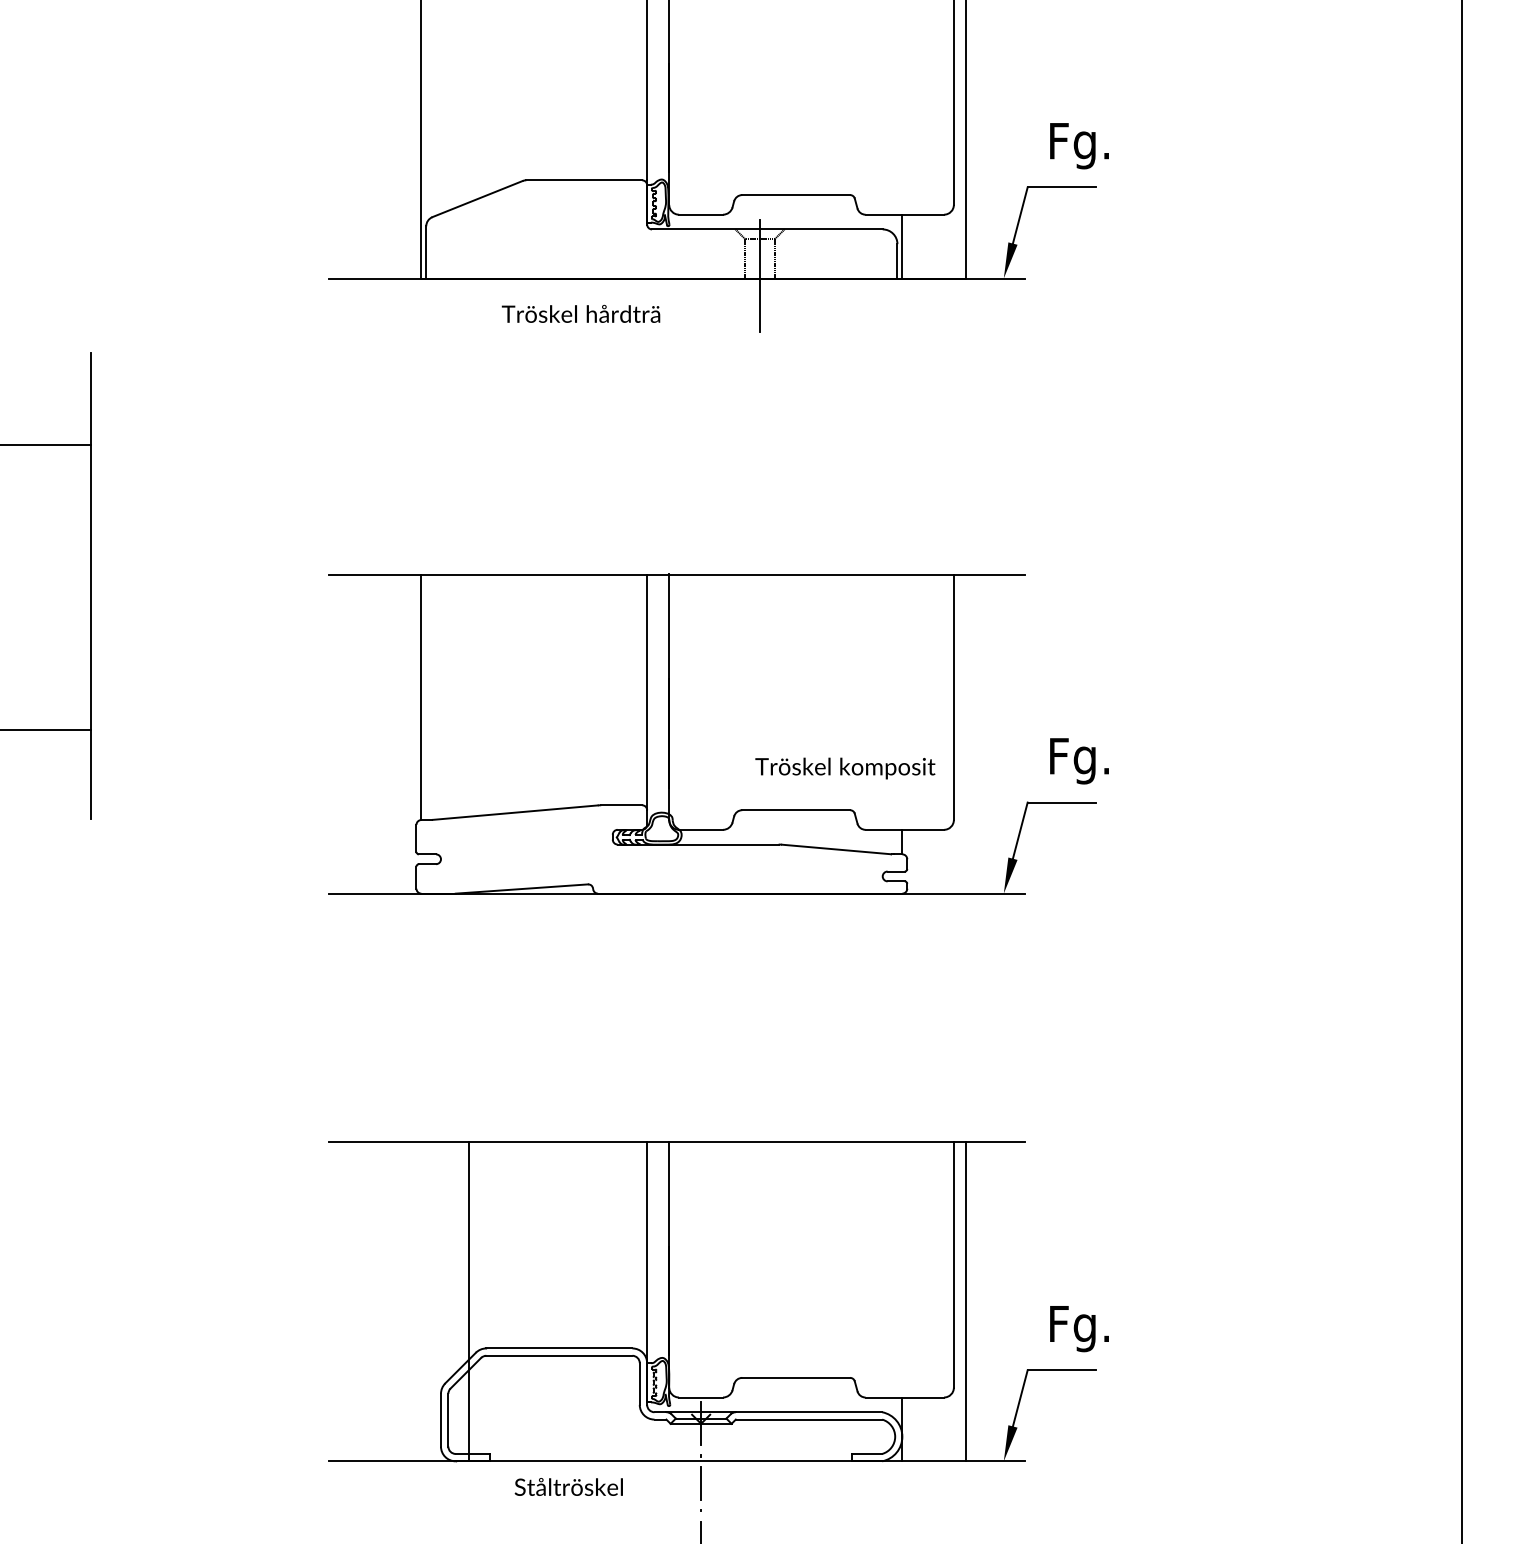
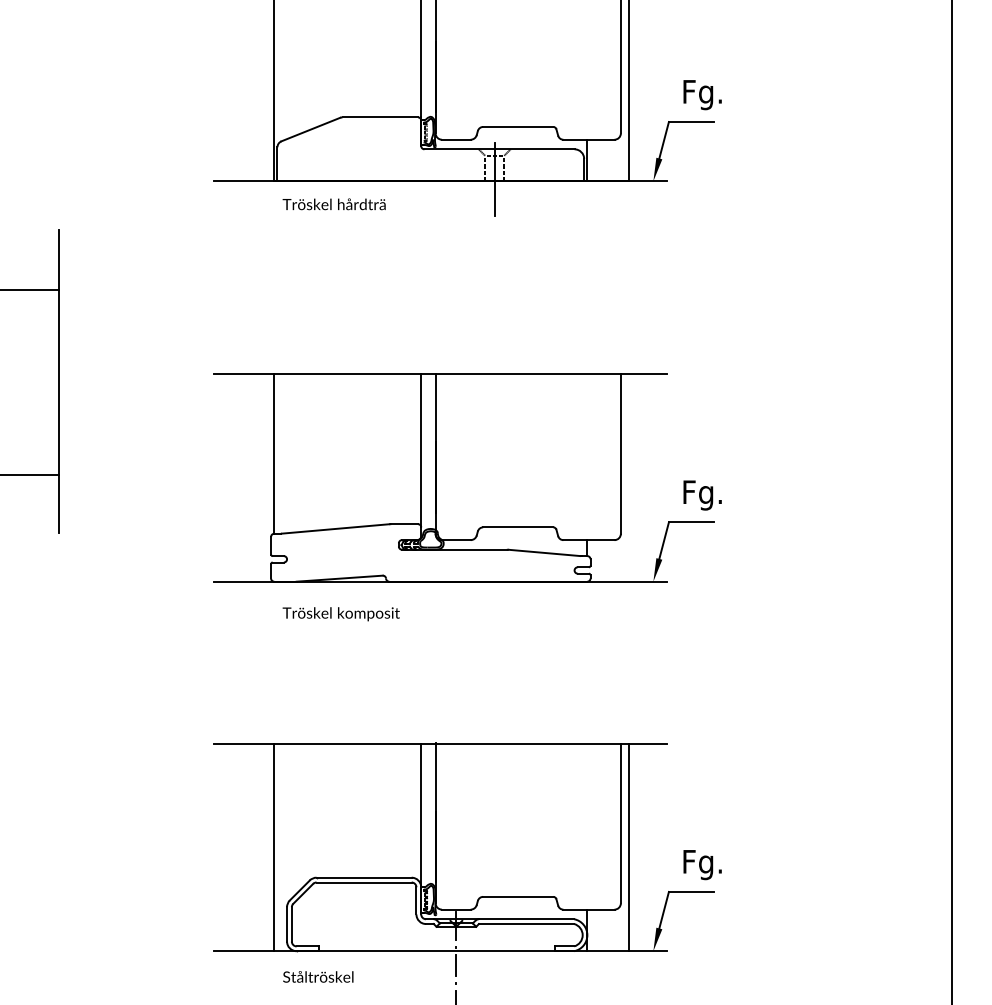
text: (579, 314) -> (333, 204), moved
text: (844, 768) -> (340, 614), moved
line: (469, 1302) -> (274, 847), moved
text: (569, 1486) -> (318, 976), moved

